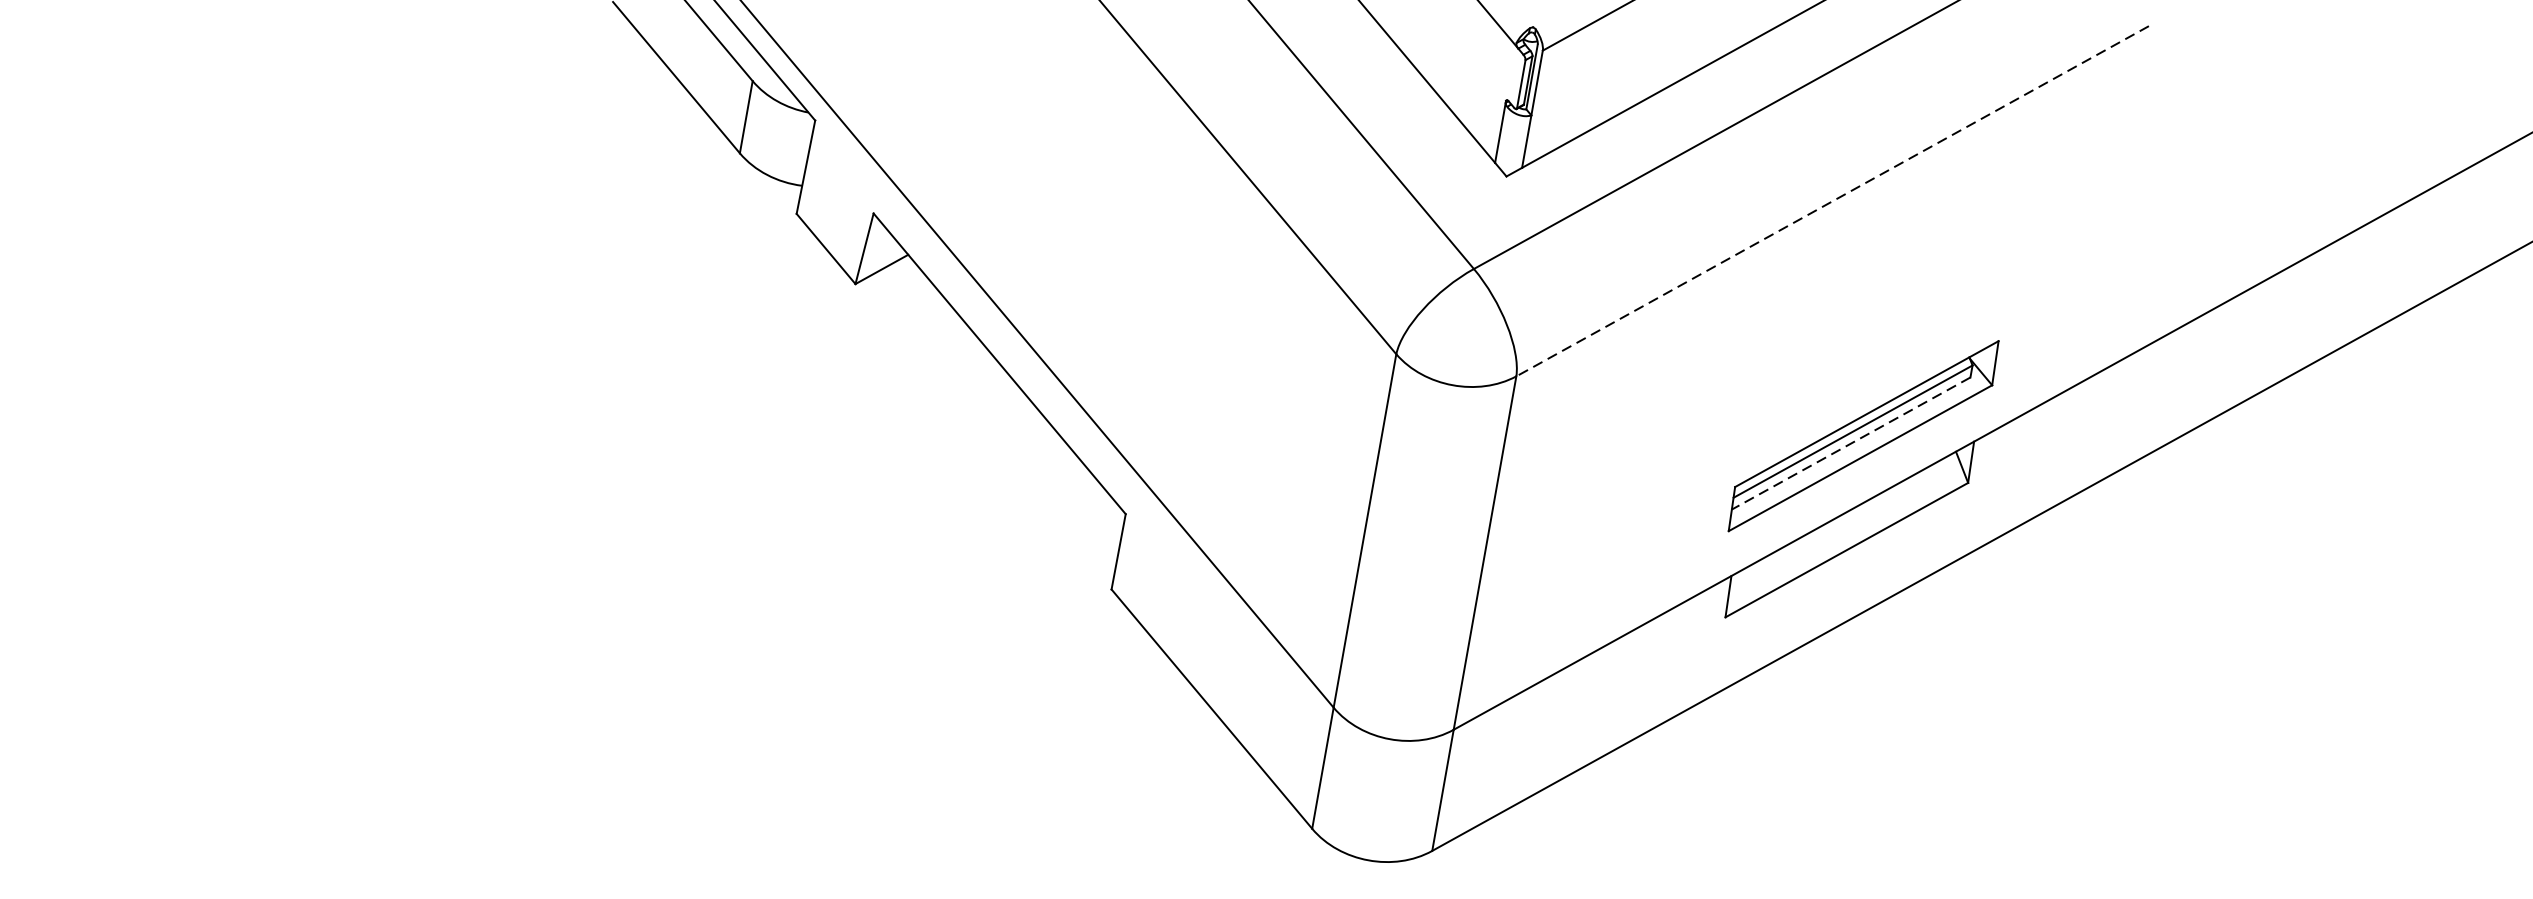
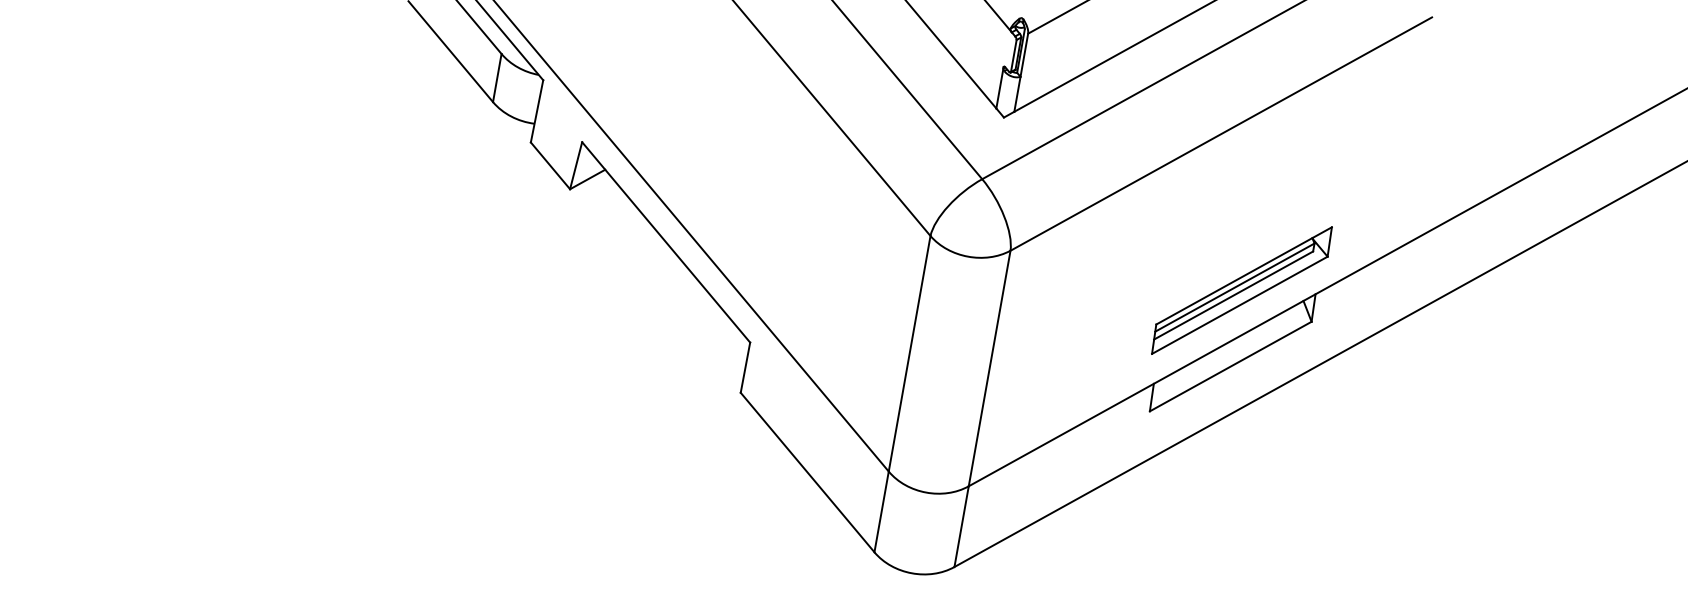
line: (1832, 201) -> (1221, 134), dashed -> solid
line: (1850, 443) -> (1233, 295), dashed -> solid

